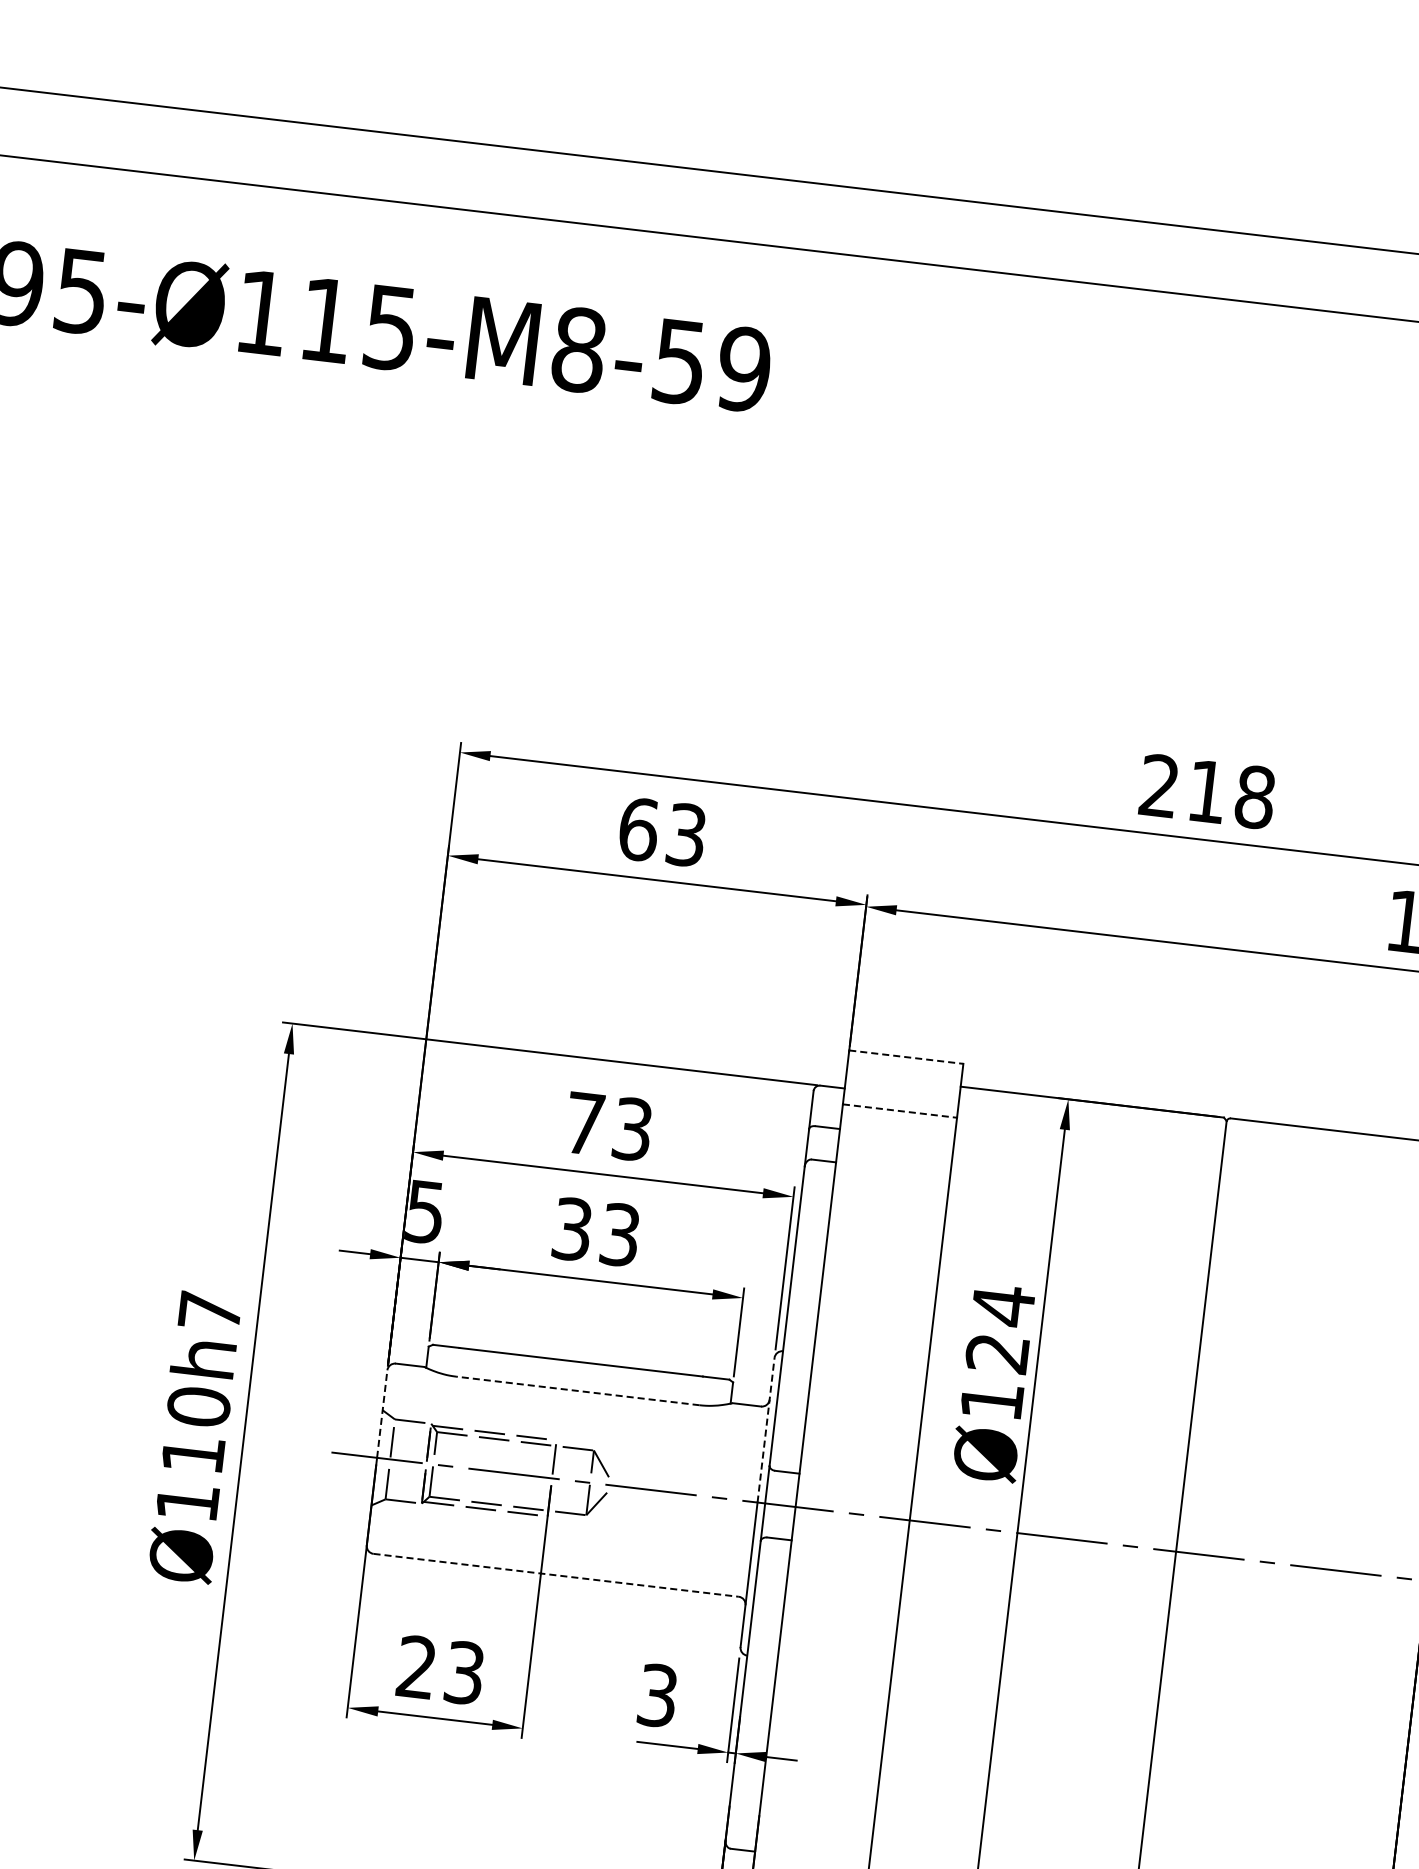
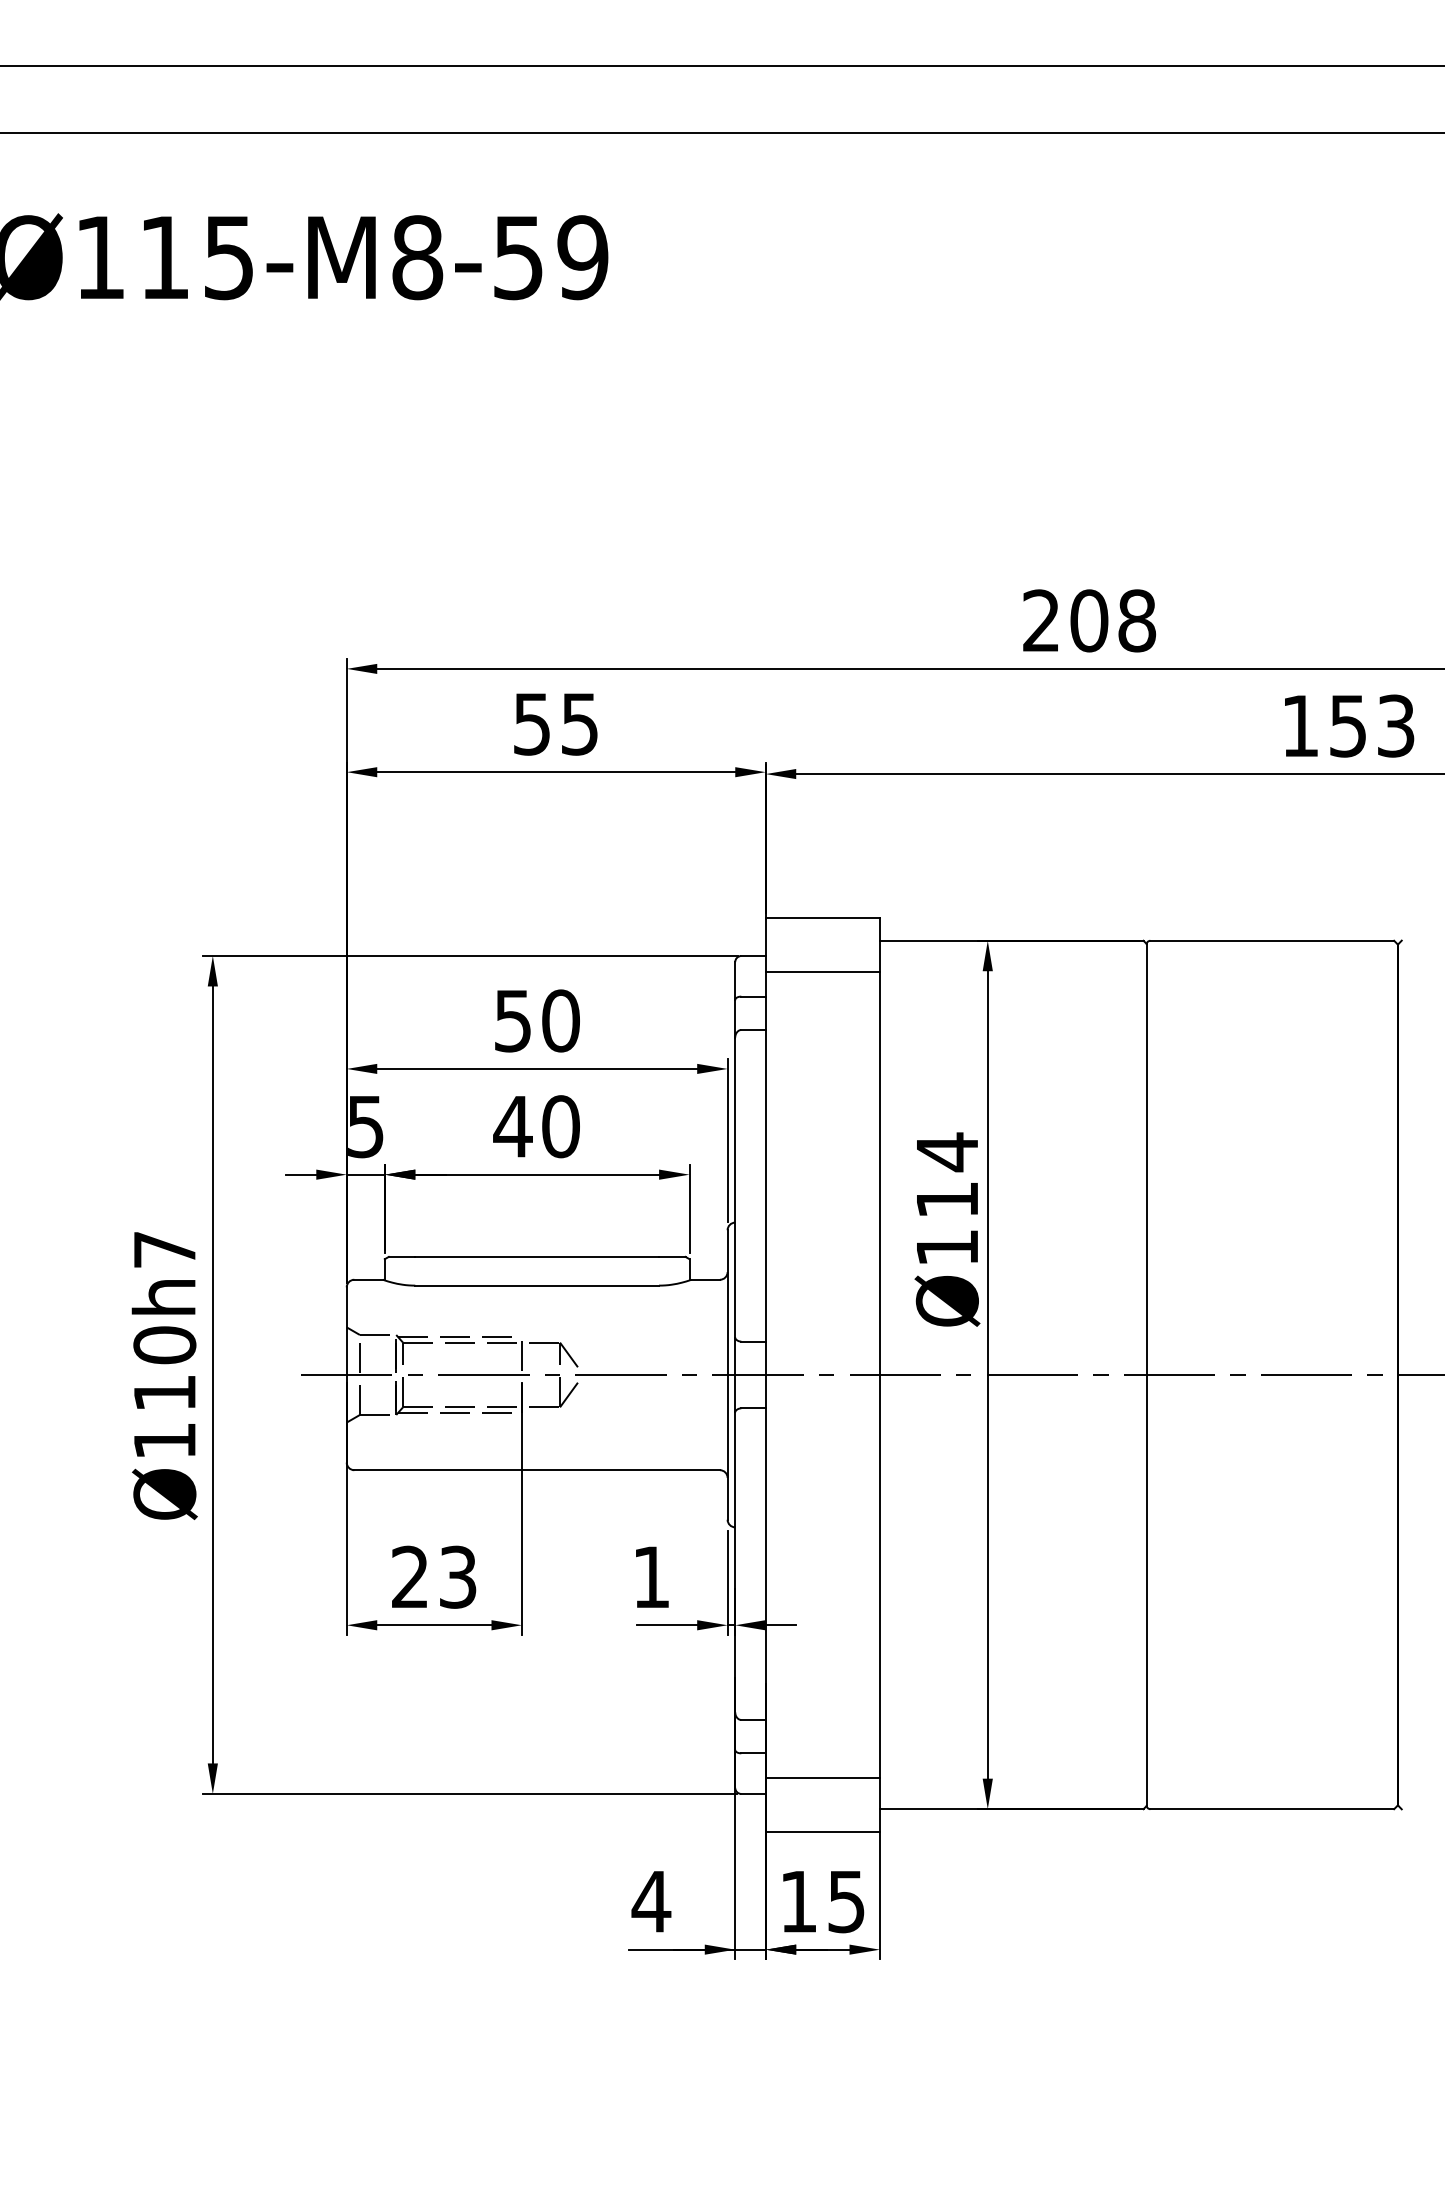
text: (1207, 791) -> (1089, 620), 218 -> 208
text: (662, 831) -> (555, 723), 63 -> 55
line: (907, 1056) -> (823, 917), dashed -> solid
line: (900, 1110) -> (823, 971), dashed -> solid
text: (609, 1126) -> (537, 1020), 73 -> 50
text: (595, 1231) -> (536, 1126), 33 -> 40
text: (996, 1353) -> (946, 1200), Ø124 -> Ø114
line: (578, 1390) -> (537, 1285), dashed -> solid
line: (381, 1414) -> (346, 1331), dashed -> solid
line: (765, 1430) -> (727, 1302), dashed -> solid
line: (556, 1575) -> (537, 1470), dashed -> solid
text: (657, 1694) -> (651, 1576), 3 -> 1

